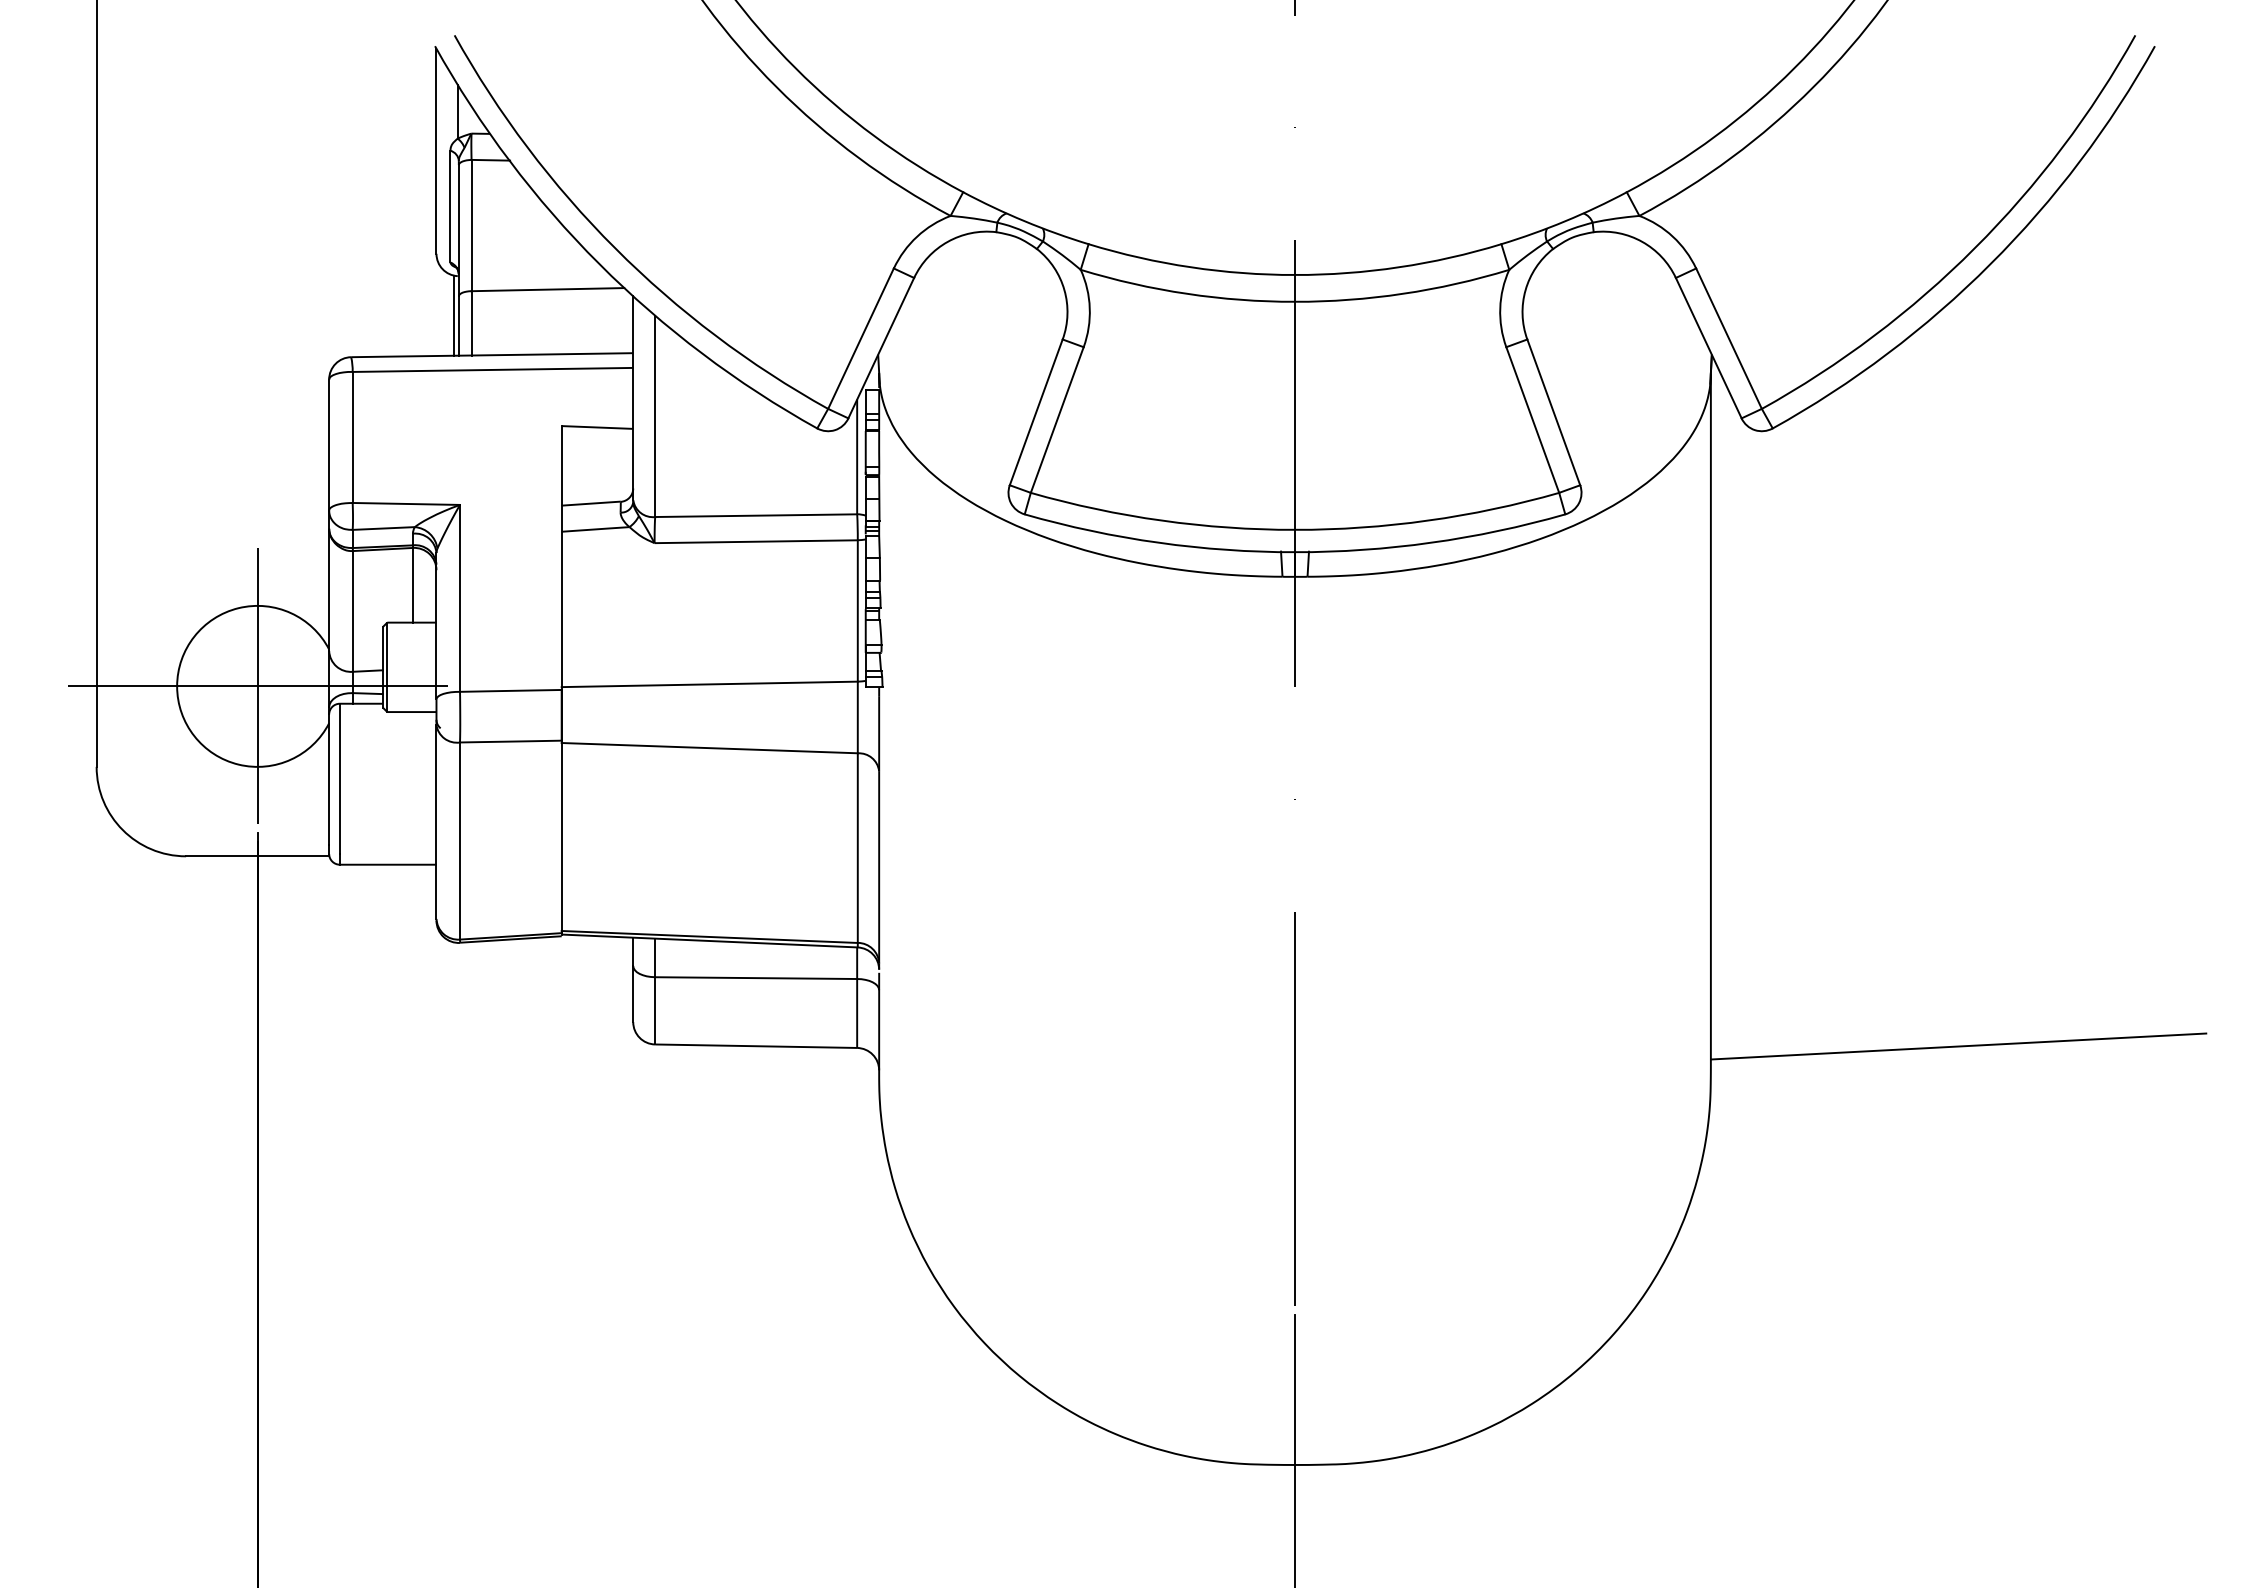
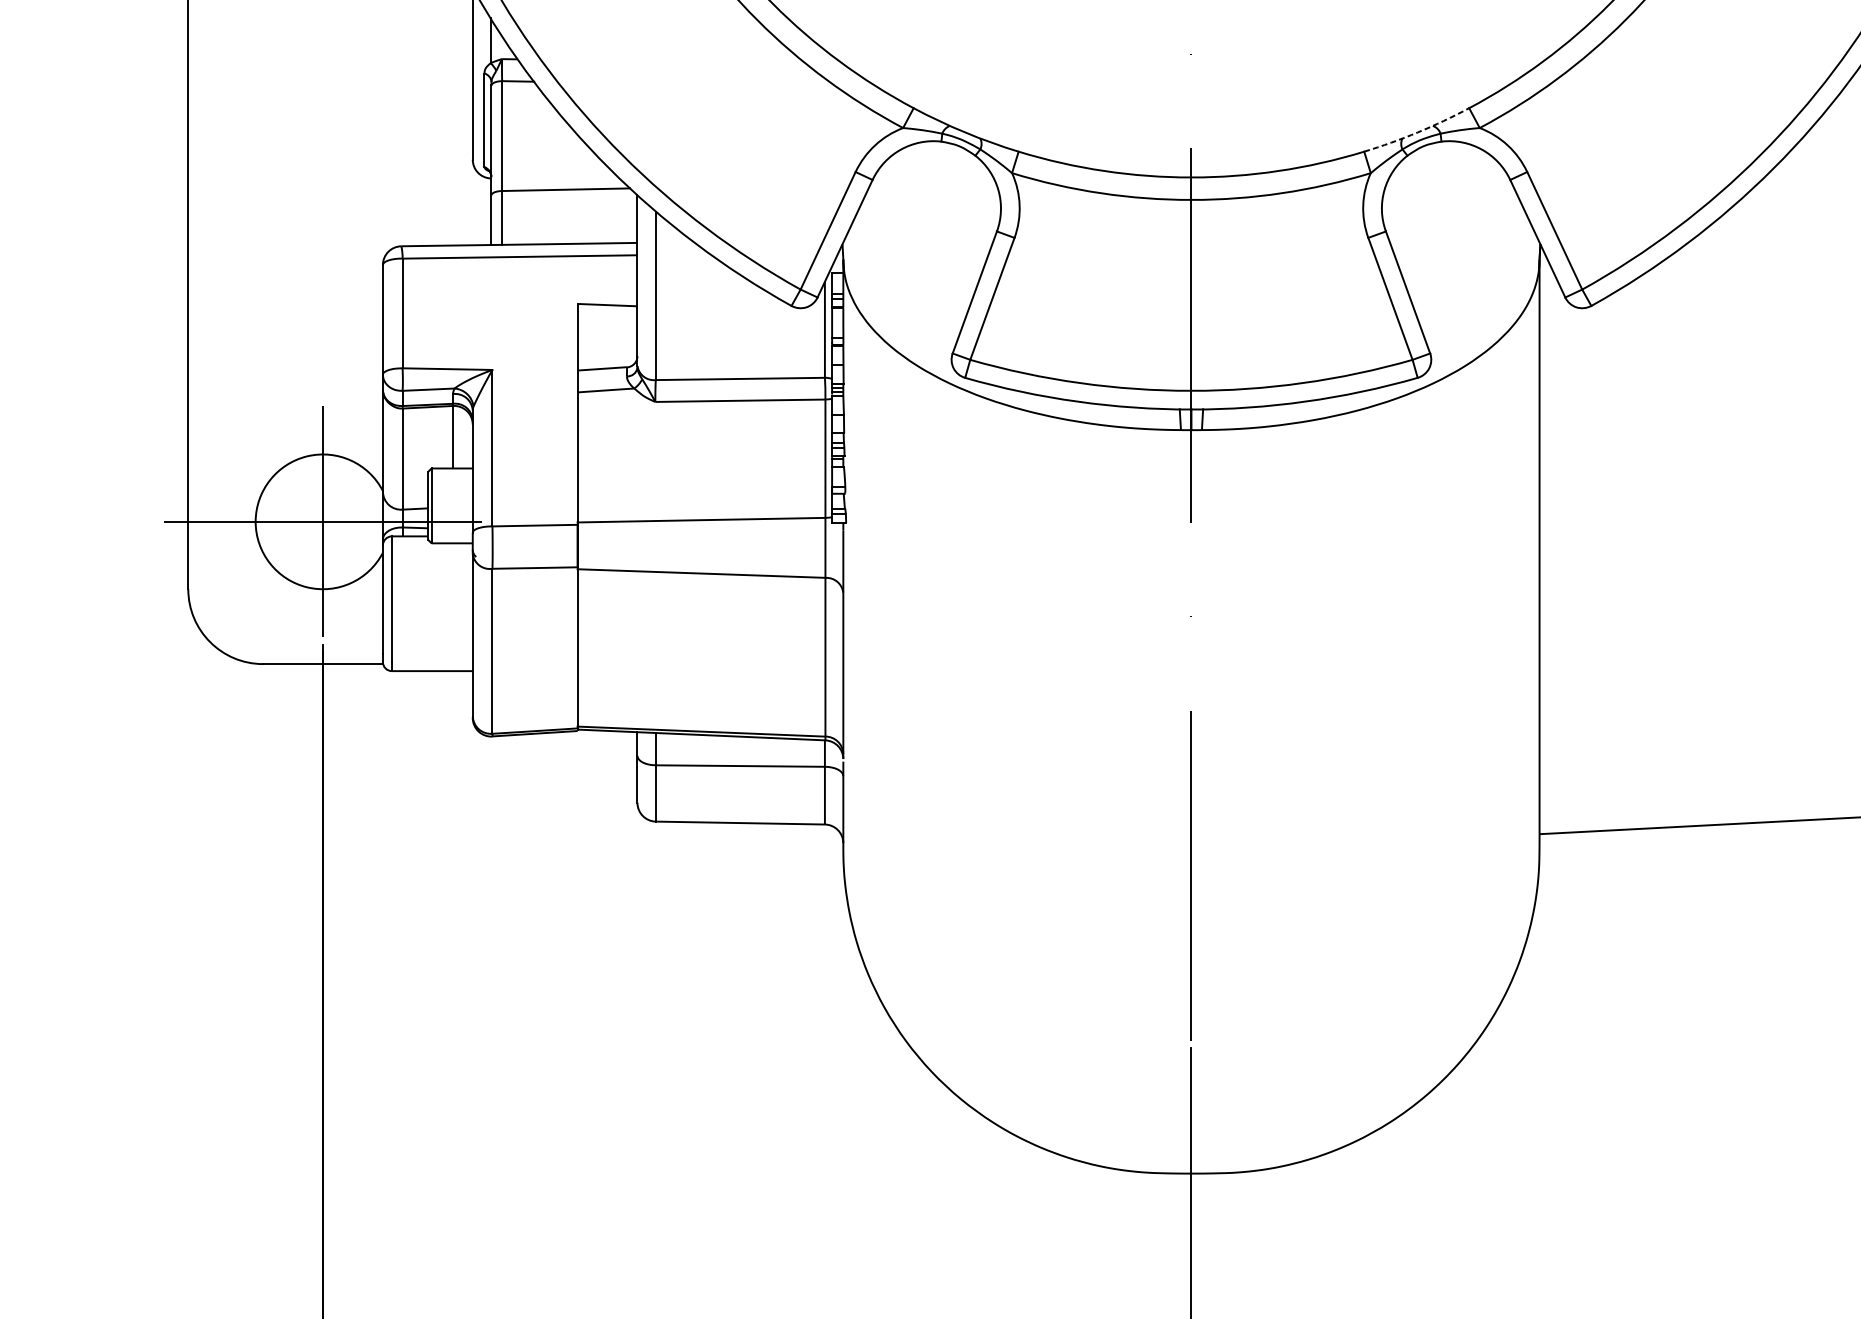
arc: (1565, 221) -> (1417, 132), solid -> dashed
line: (454, 315) -> (487, 211), removed

